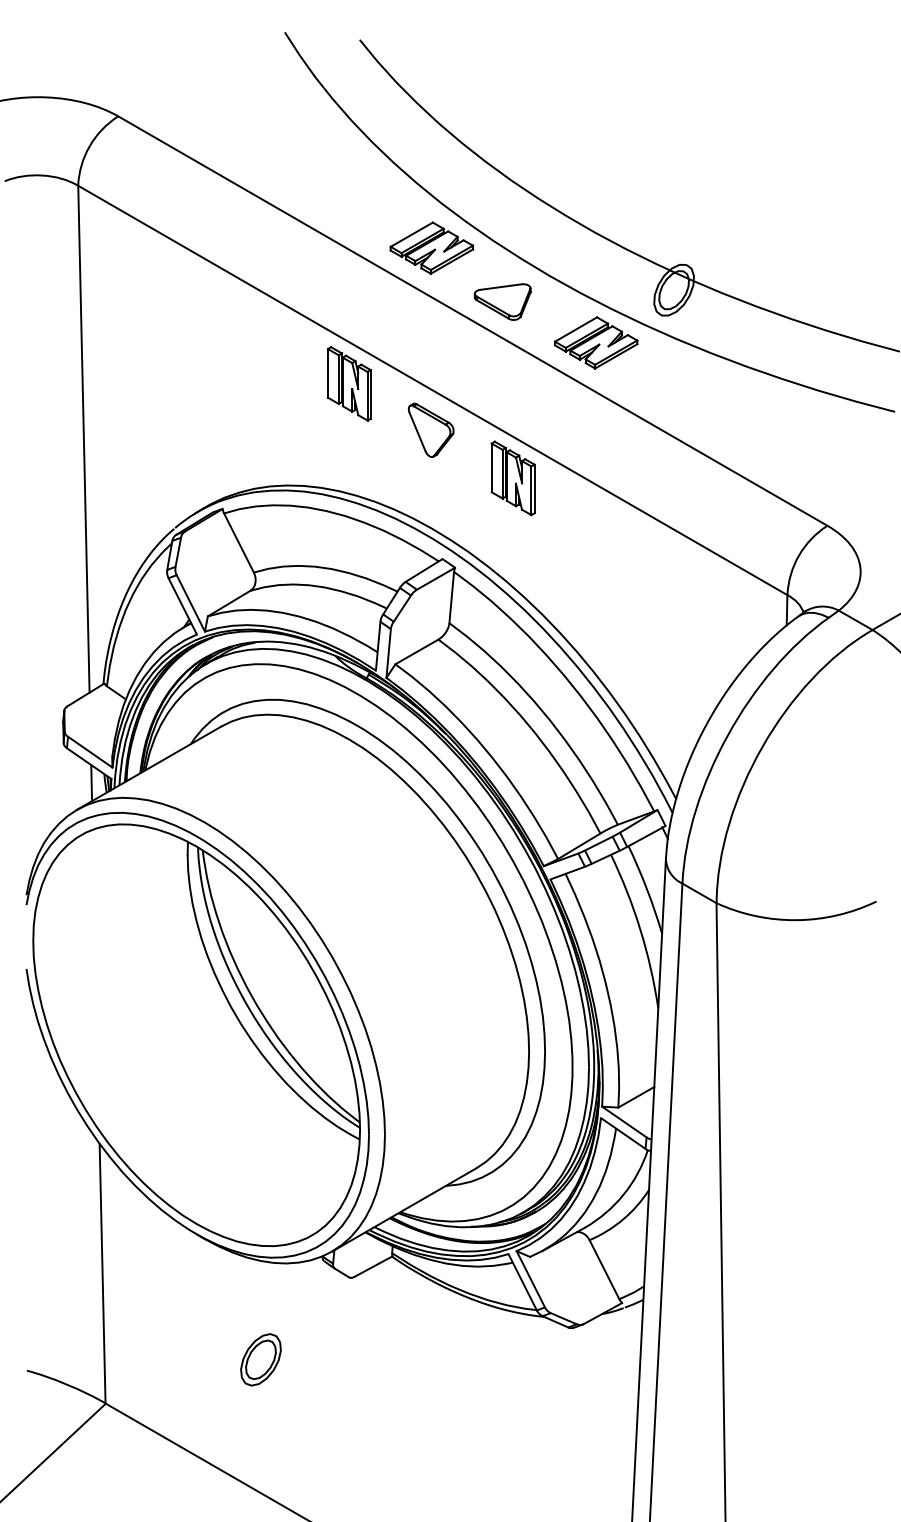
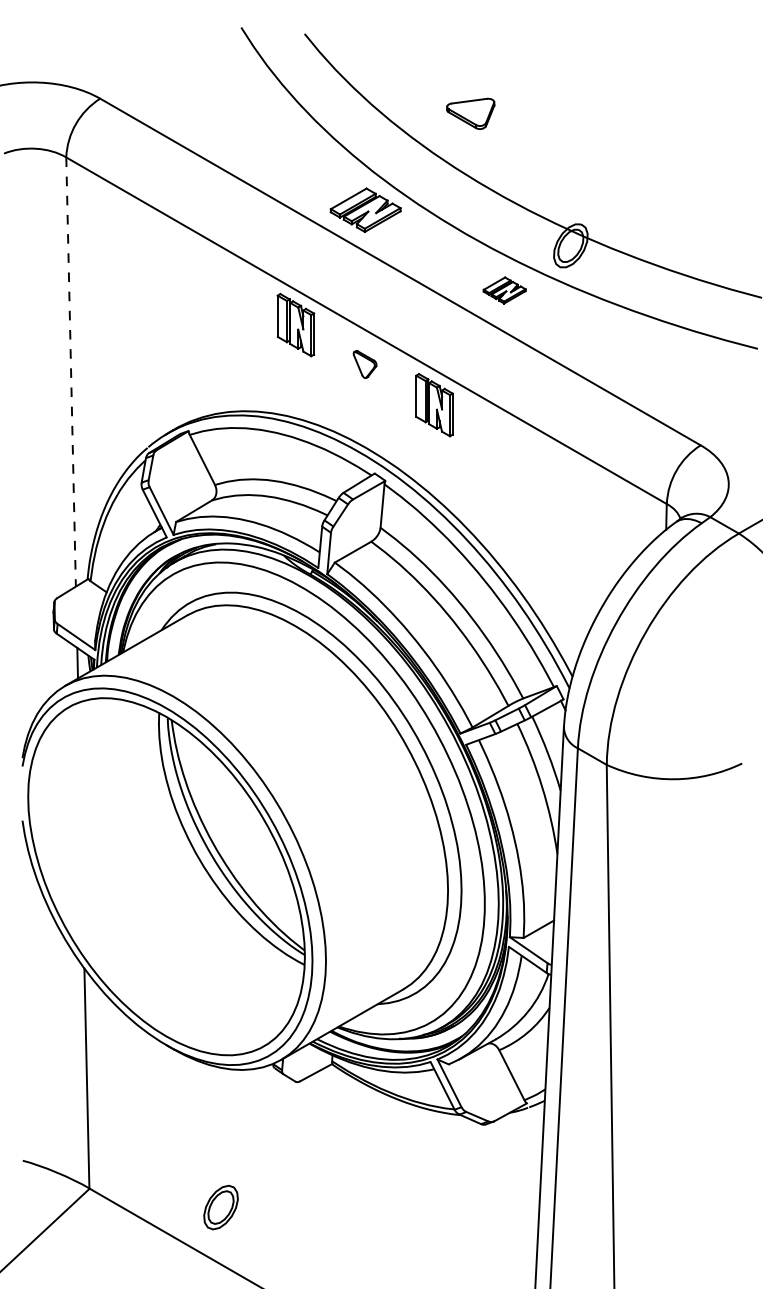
part: (502, 301) -> (470, 113), moved
part: (595, 342) -> (504, 290), size x0.6
part: (430, 430) -> (364, 364), size x0.6
line: (84, 439) -> (71, 372), solid -> dashed
part: (260, 1359) -> (220, 1207), moved

